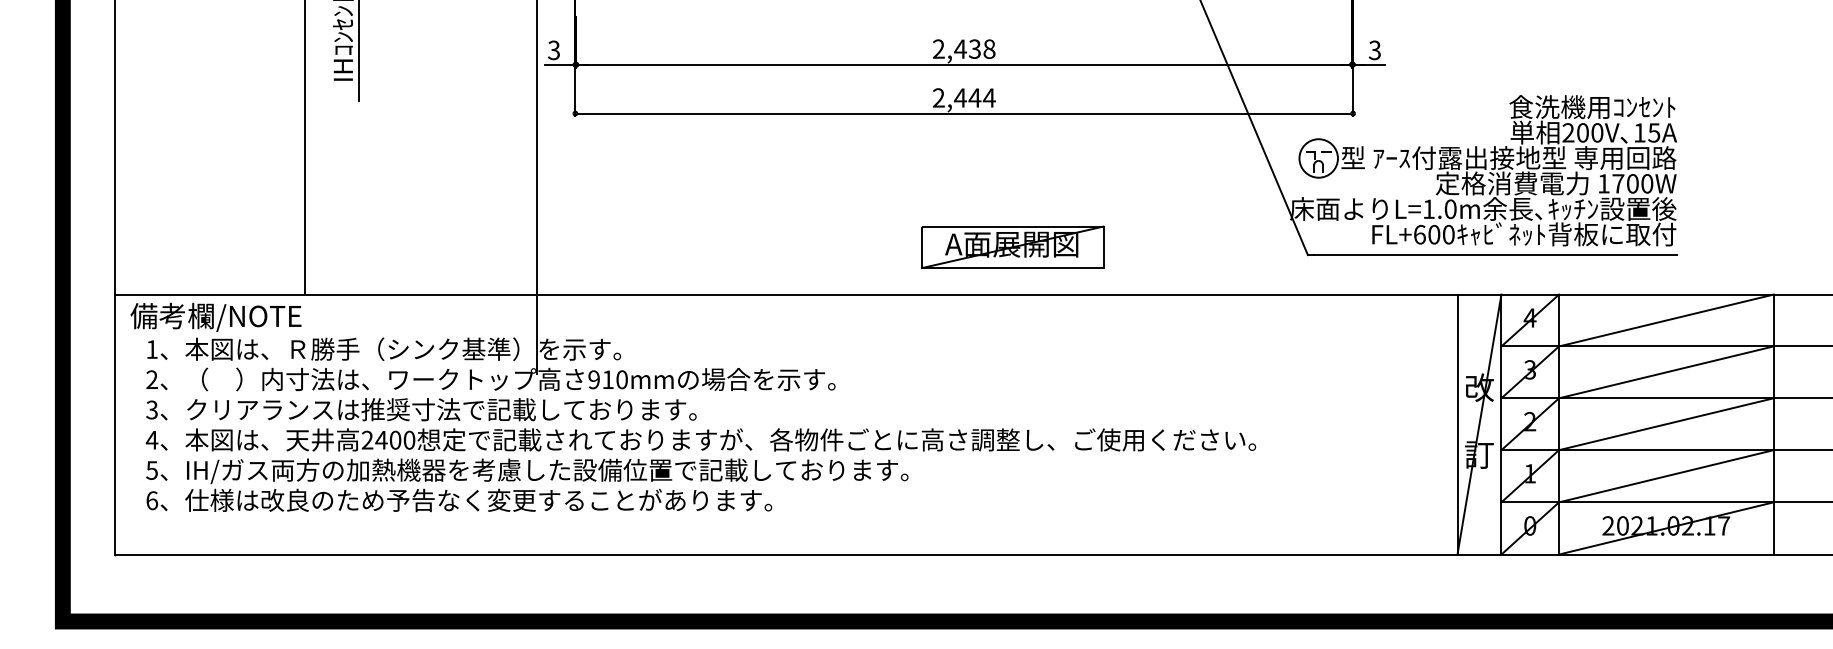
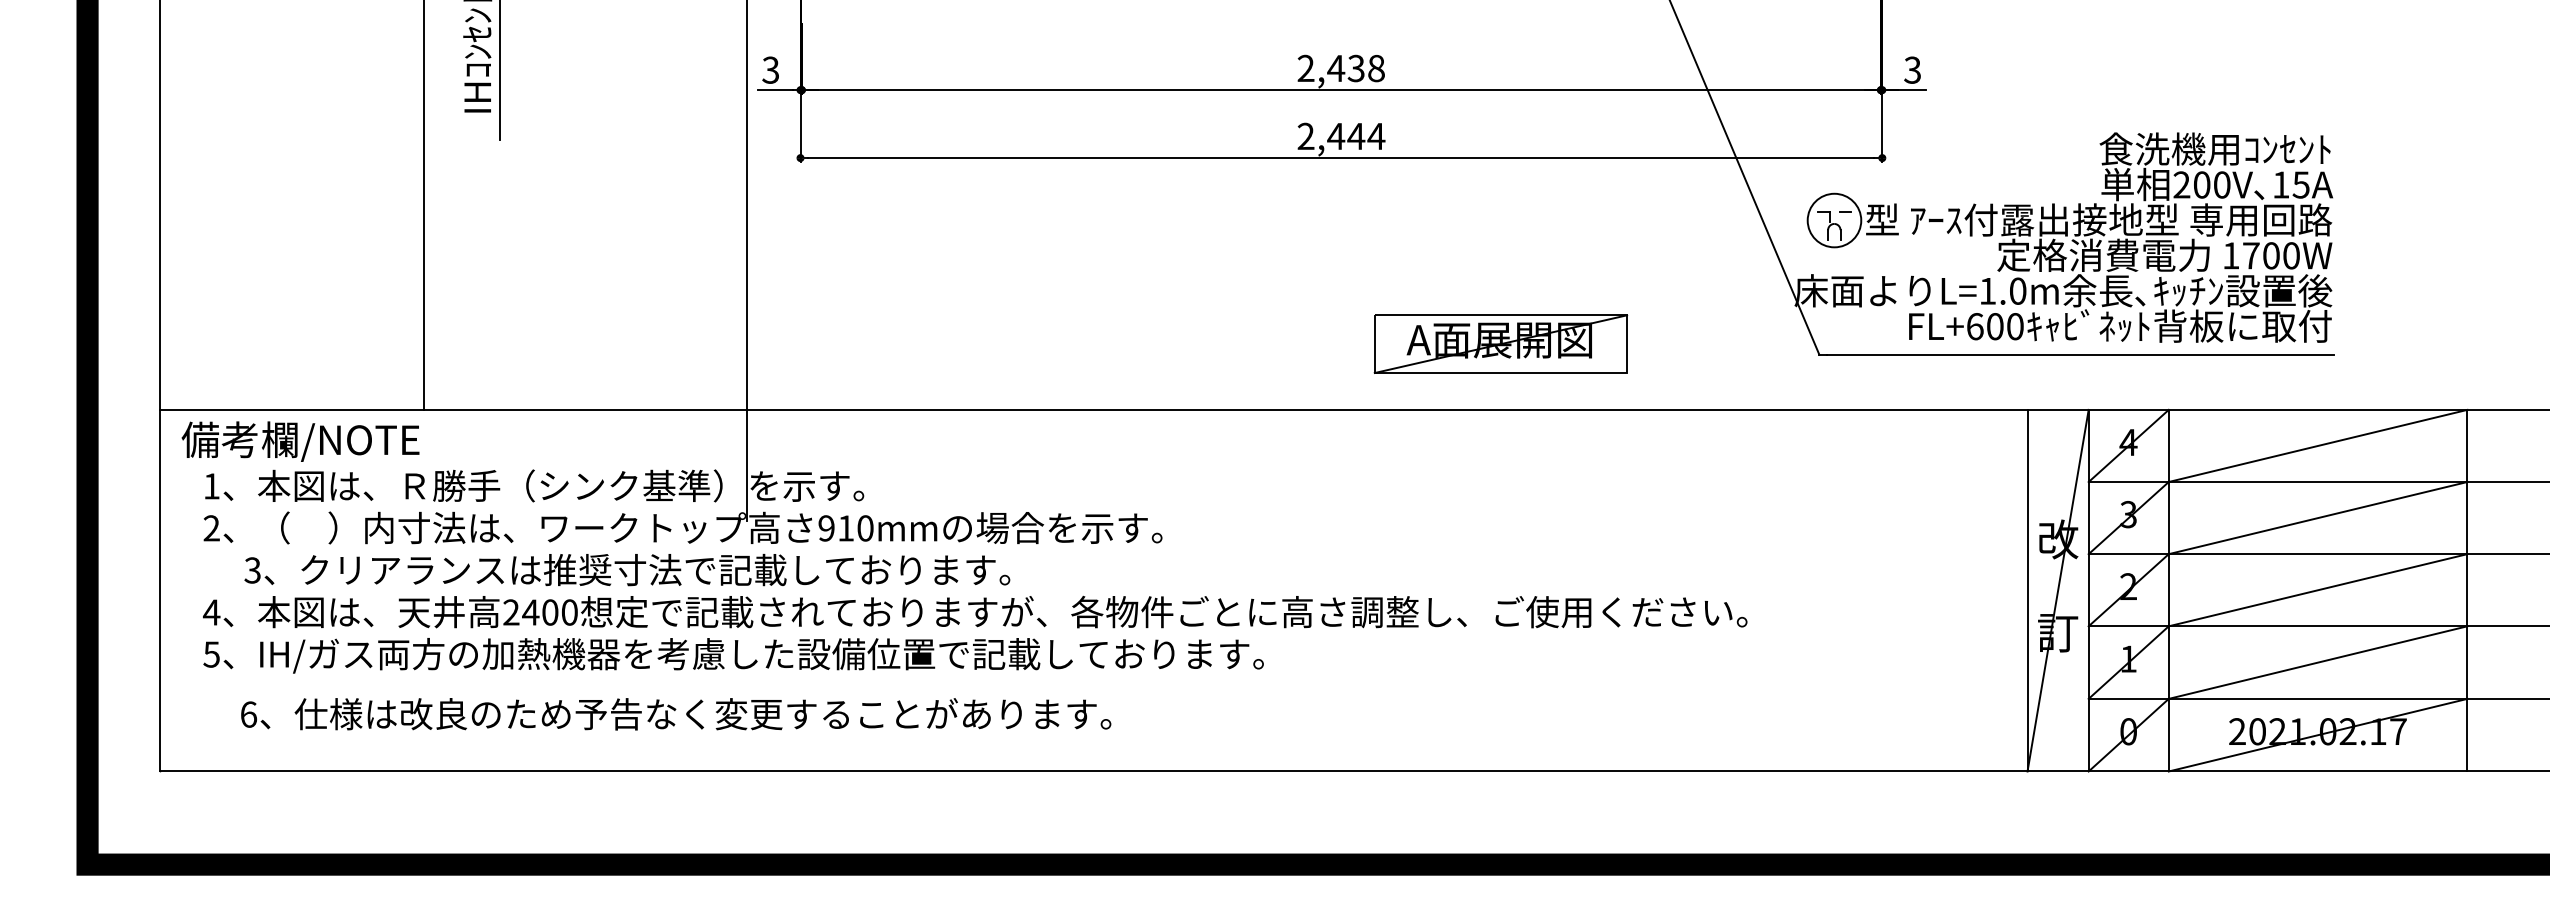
part: (1012, 246) -> (1500, 343), moved
text: (421, 410) -> (627, 570), moved
text: (459, 500) -> (676, 714), moved

